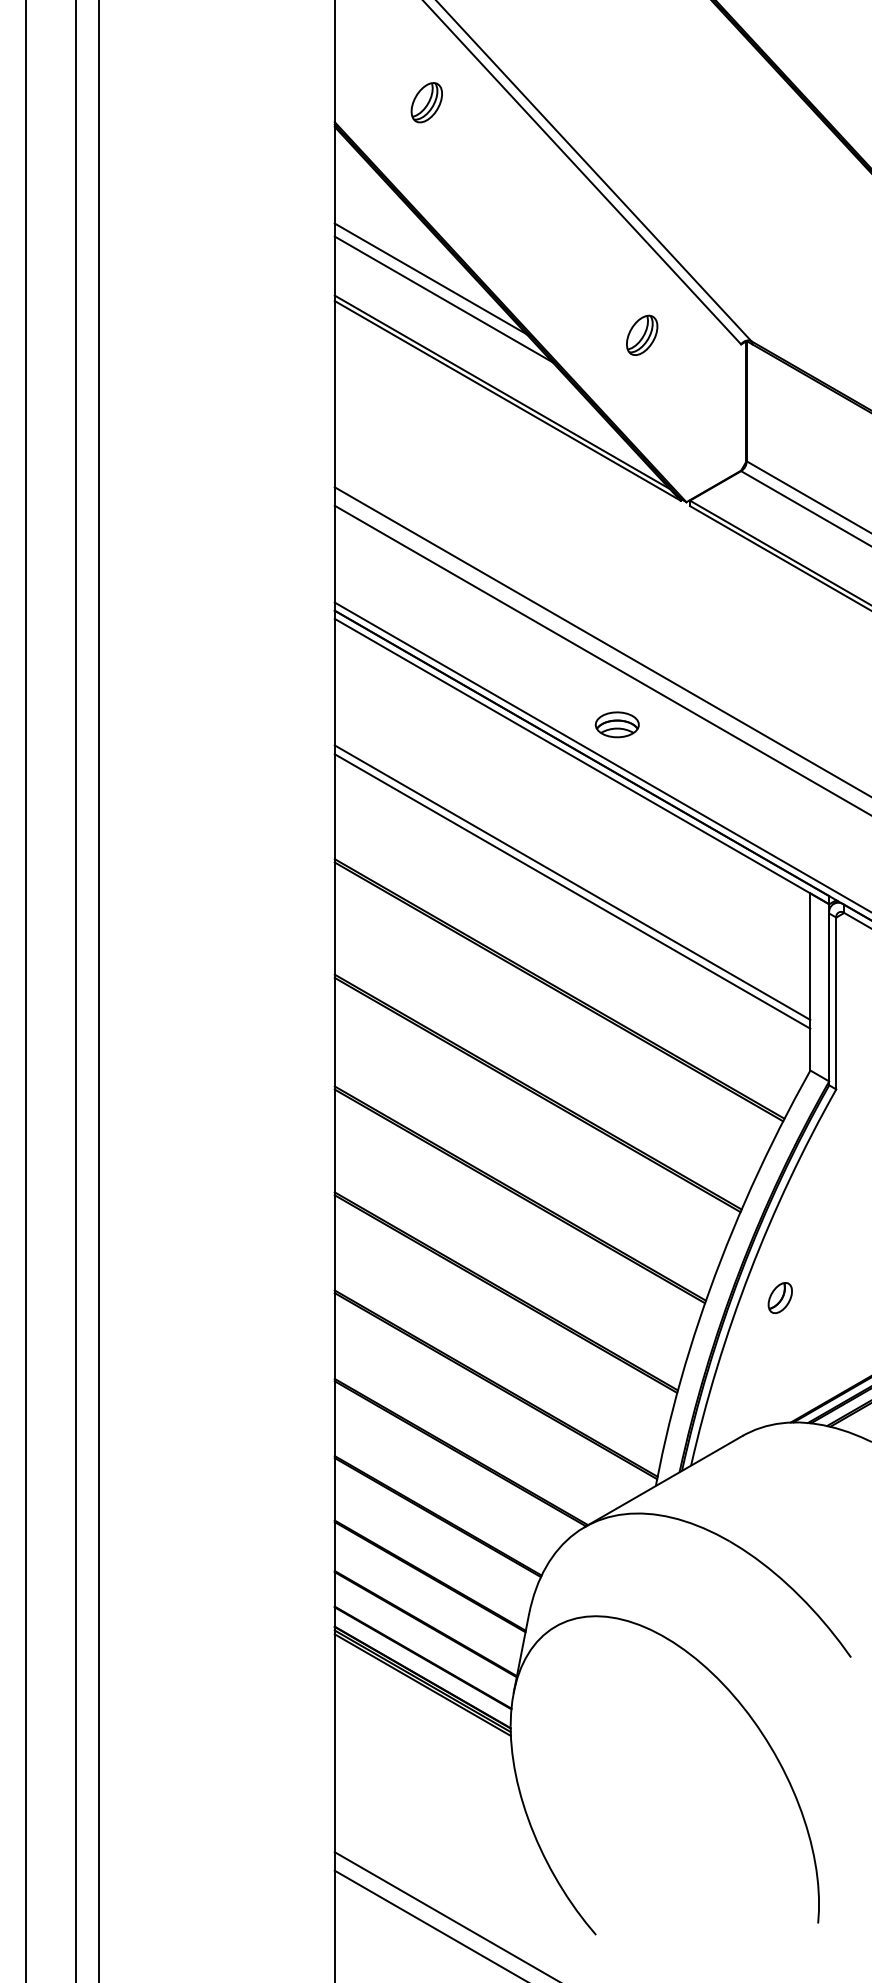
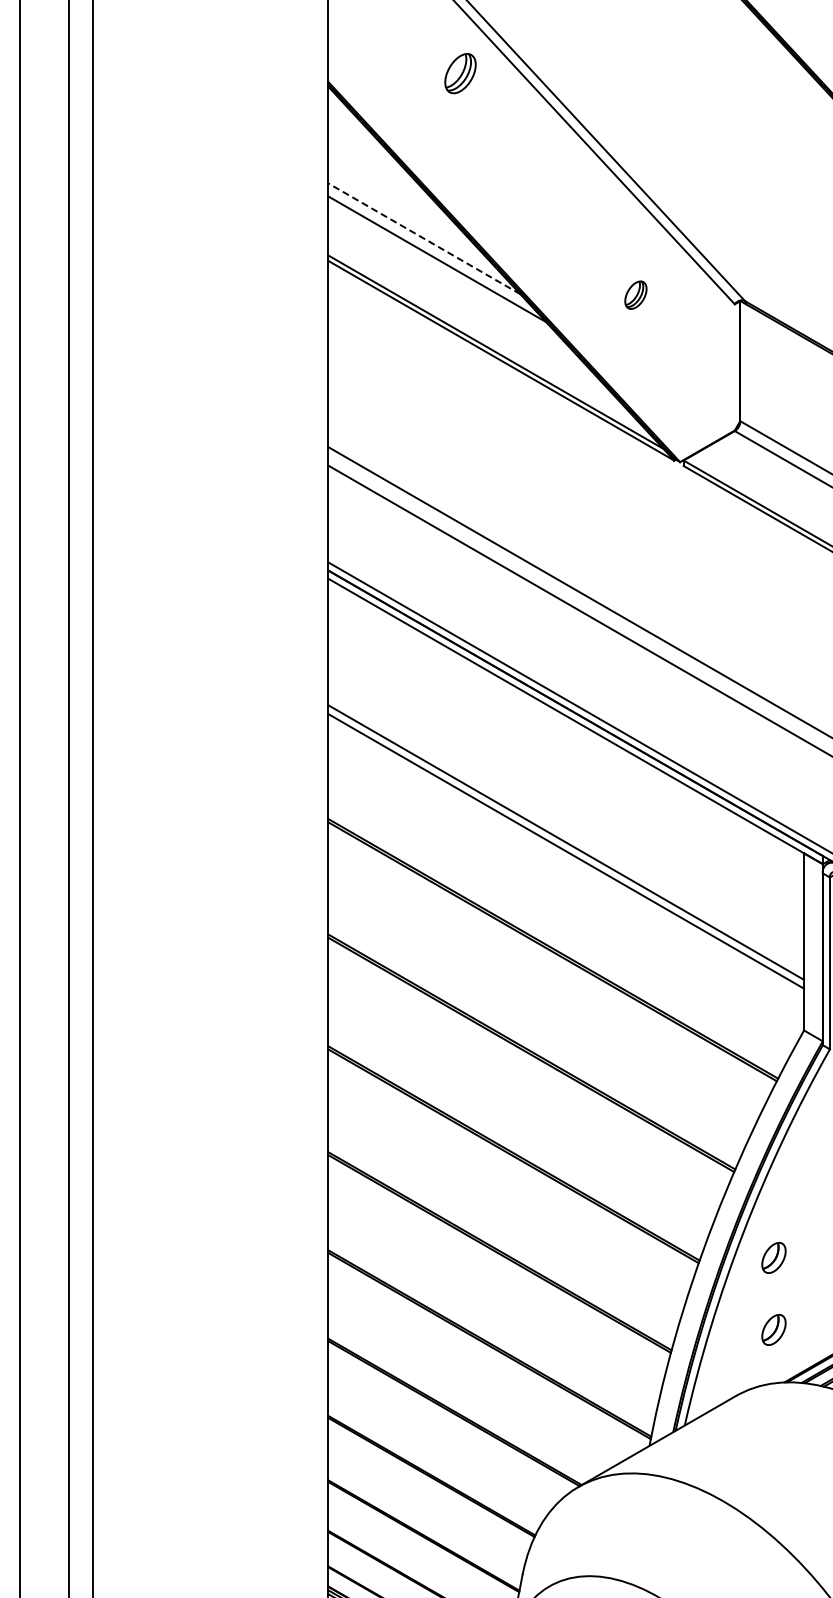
part: (426, 102) -> (460, 73), moved
line: (430, 278) -> (424, 238), solid -> dashed
part: (642, 334) -> (636, 294), size x0.7
part: (616, 724) -> (610, 684), removed
part: (779, 1369) -> (773, 1329), added

